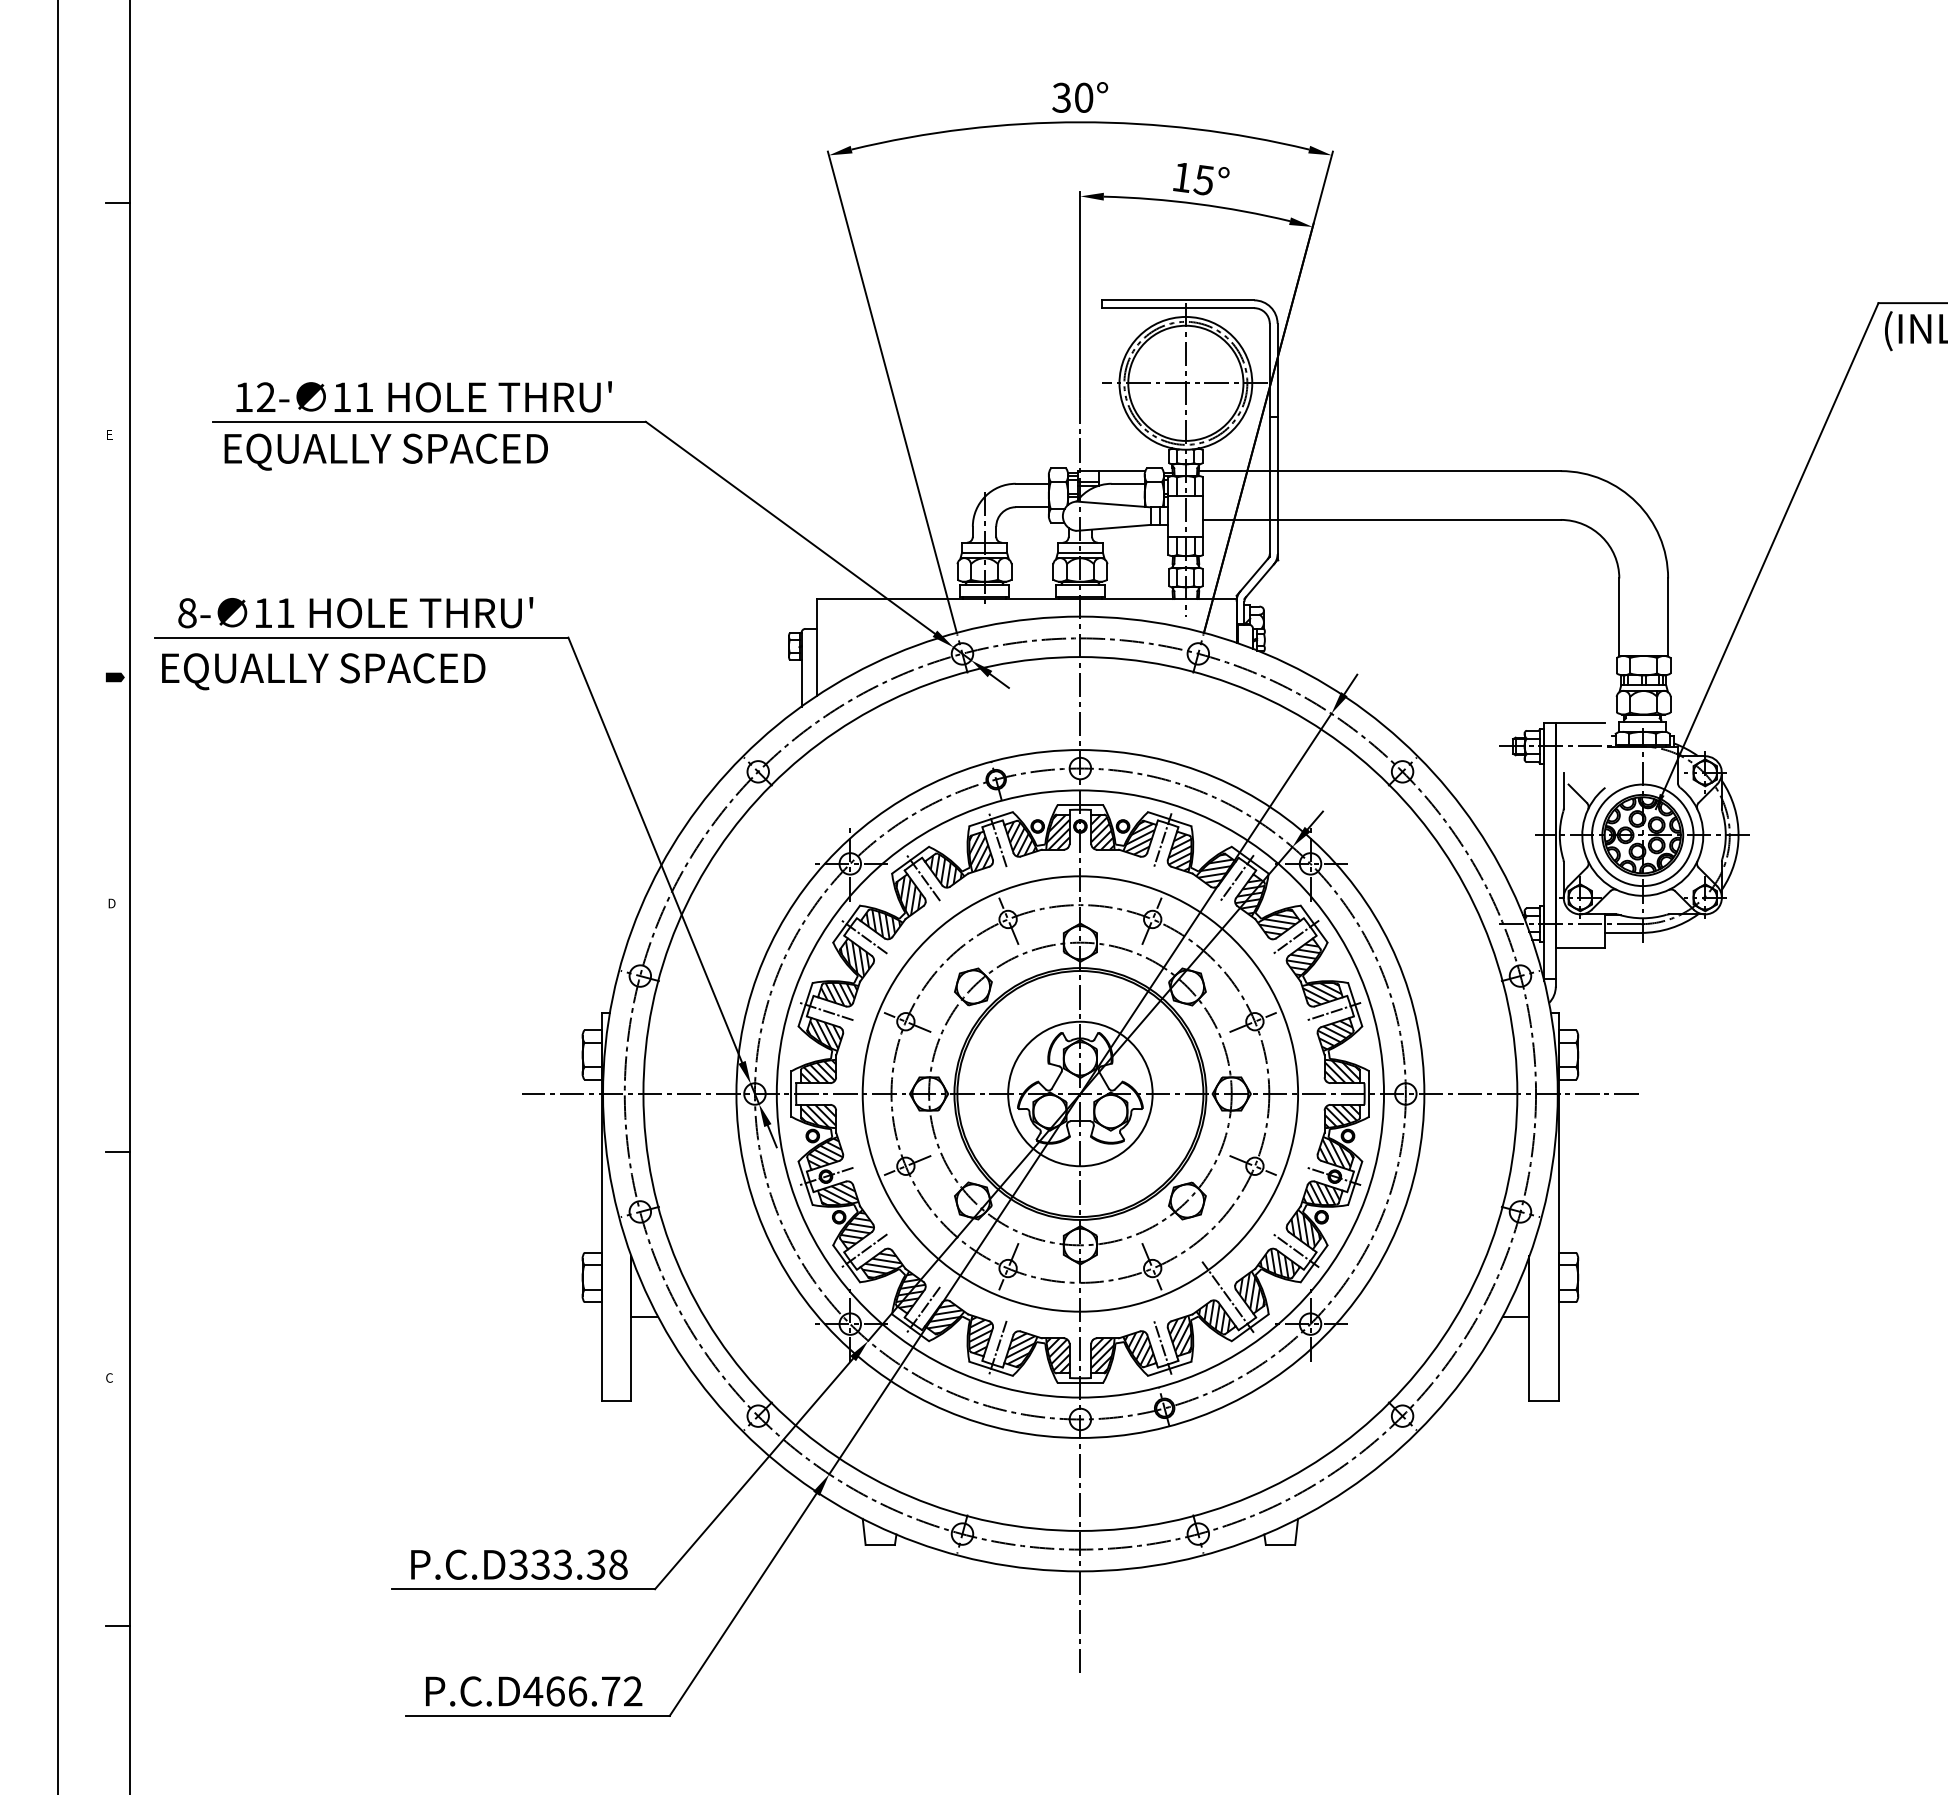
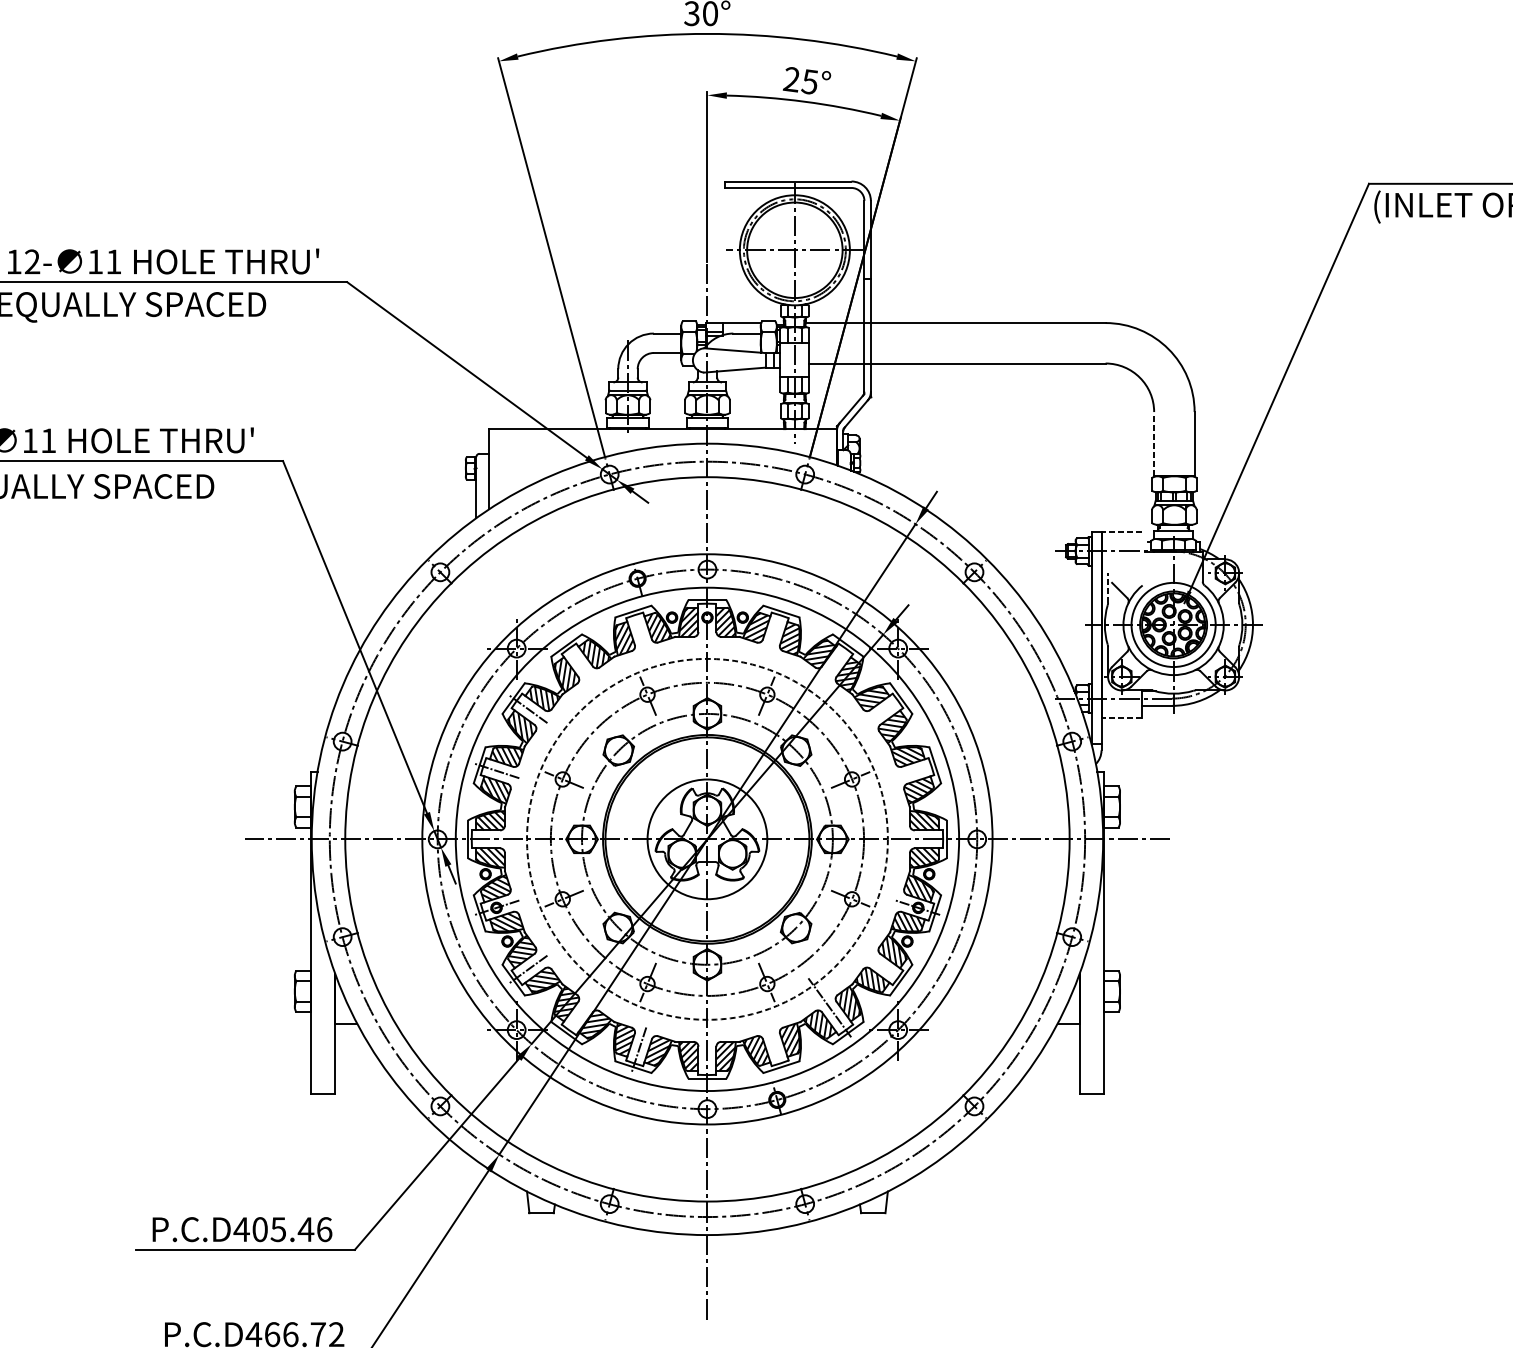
text: (1180, 177) -> (790, 79), 15° -> 25°
line: (1619, 617) -> (1154, 444), solid -> dashed
line: (1579, 723) -> (1121, 532), solid -> dashed
line: (1563, 790) -> (1107, 587), solid -> dashed
line: (997, 840) -> (638, 629), removed
line: (1162, 840) -> (775, 629), removed
line: (923, 877) -> (577, 659), removed
line: (1236, 877) -> (836, 659), removed
line: (1296, 936) -> (886, 708), removed
line: (1579, 947) -> (1121, 717), solid -> dashed
line: (1334, 1011) -> (918, 770), removed
circle: (1080, 1093) -> (707, 838), solid -> dashed
line: (1296, 1250) -> (886, 969), removed
line: (923, 1309) -> (577, 1018), removed
line: (1162, 1347) -> (775, 1049), removed
text: (567, 1564) -> (282, 1229), P.C.D333.38 -> P.C.D405.46

